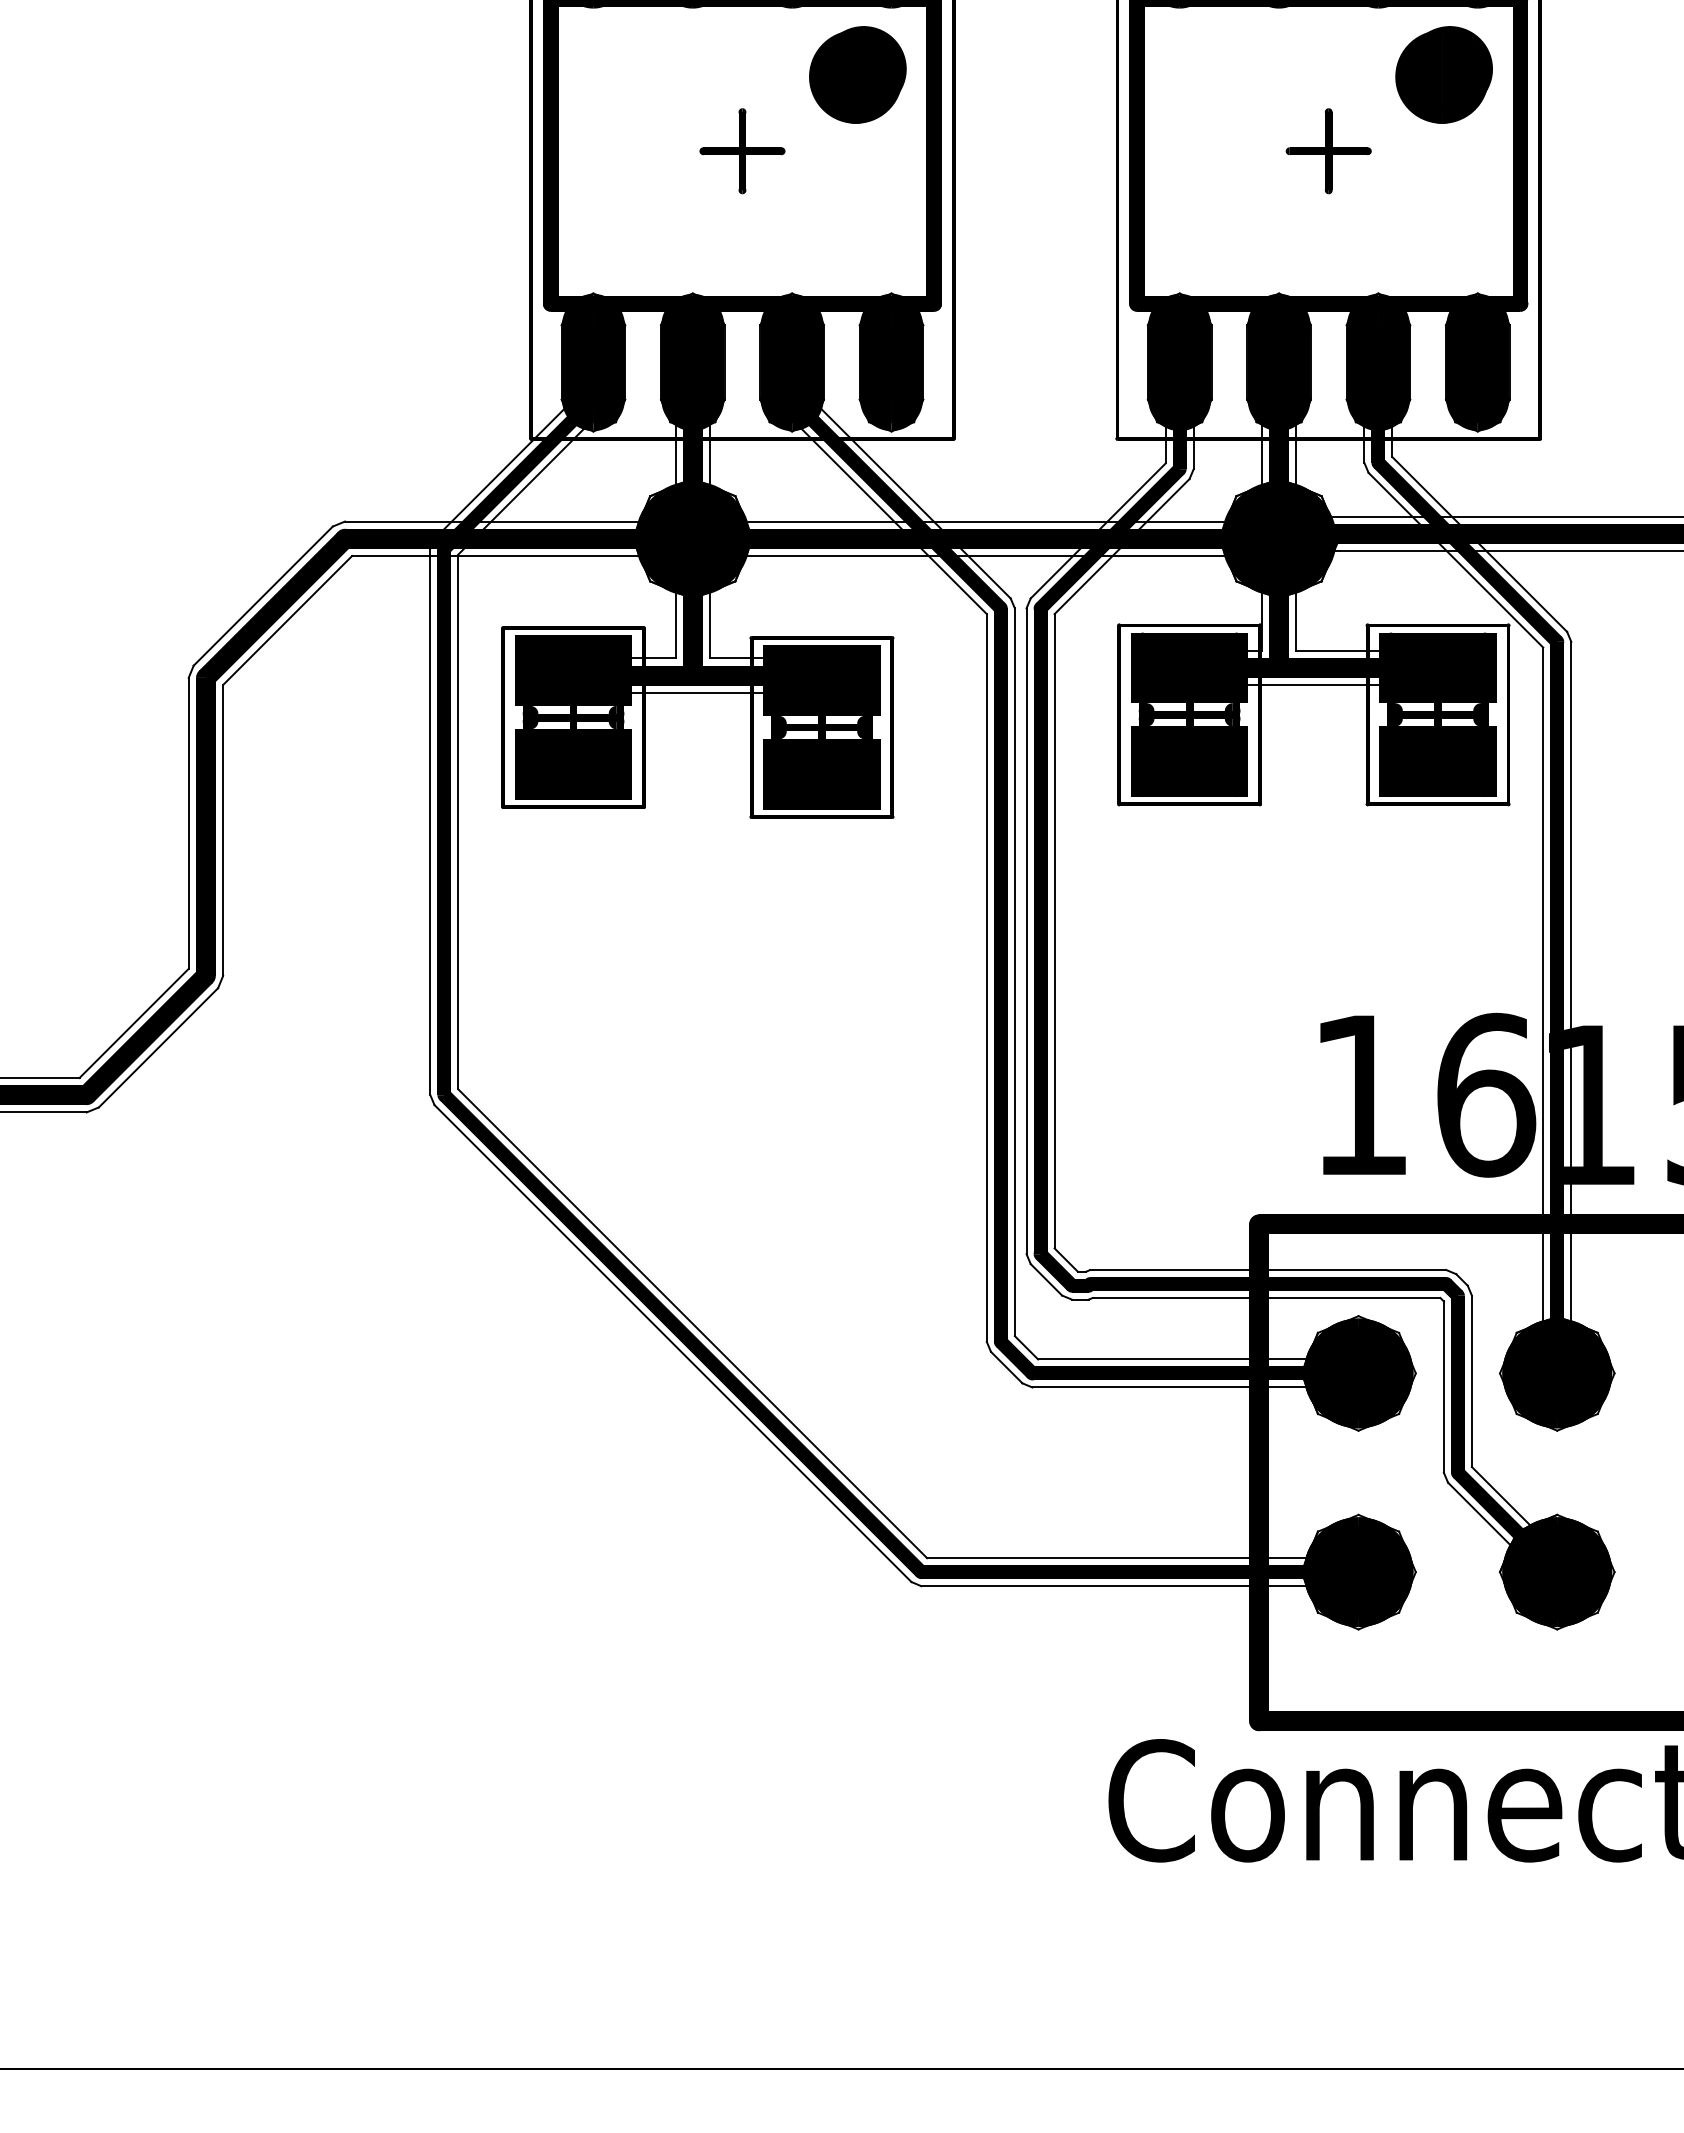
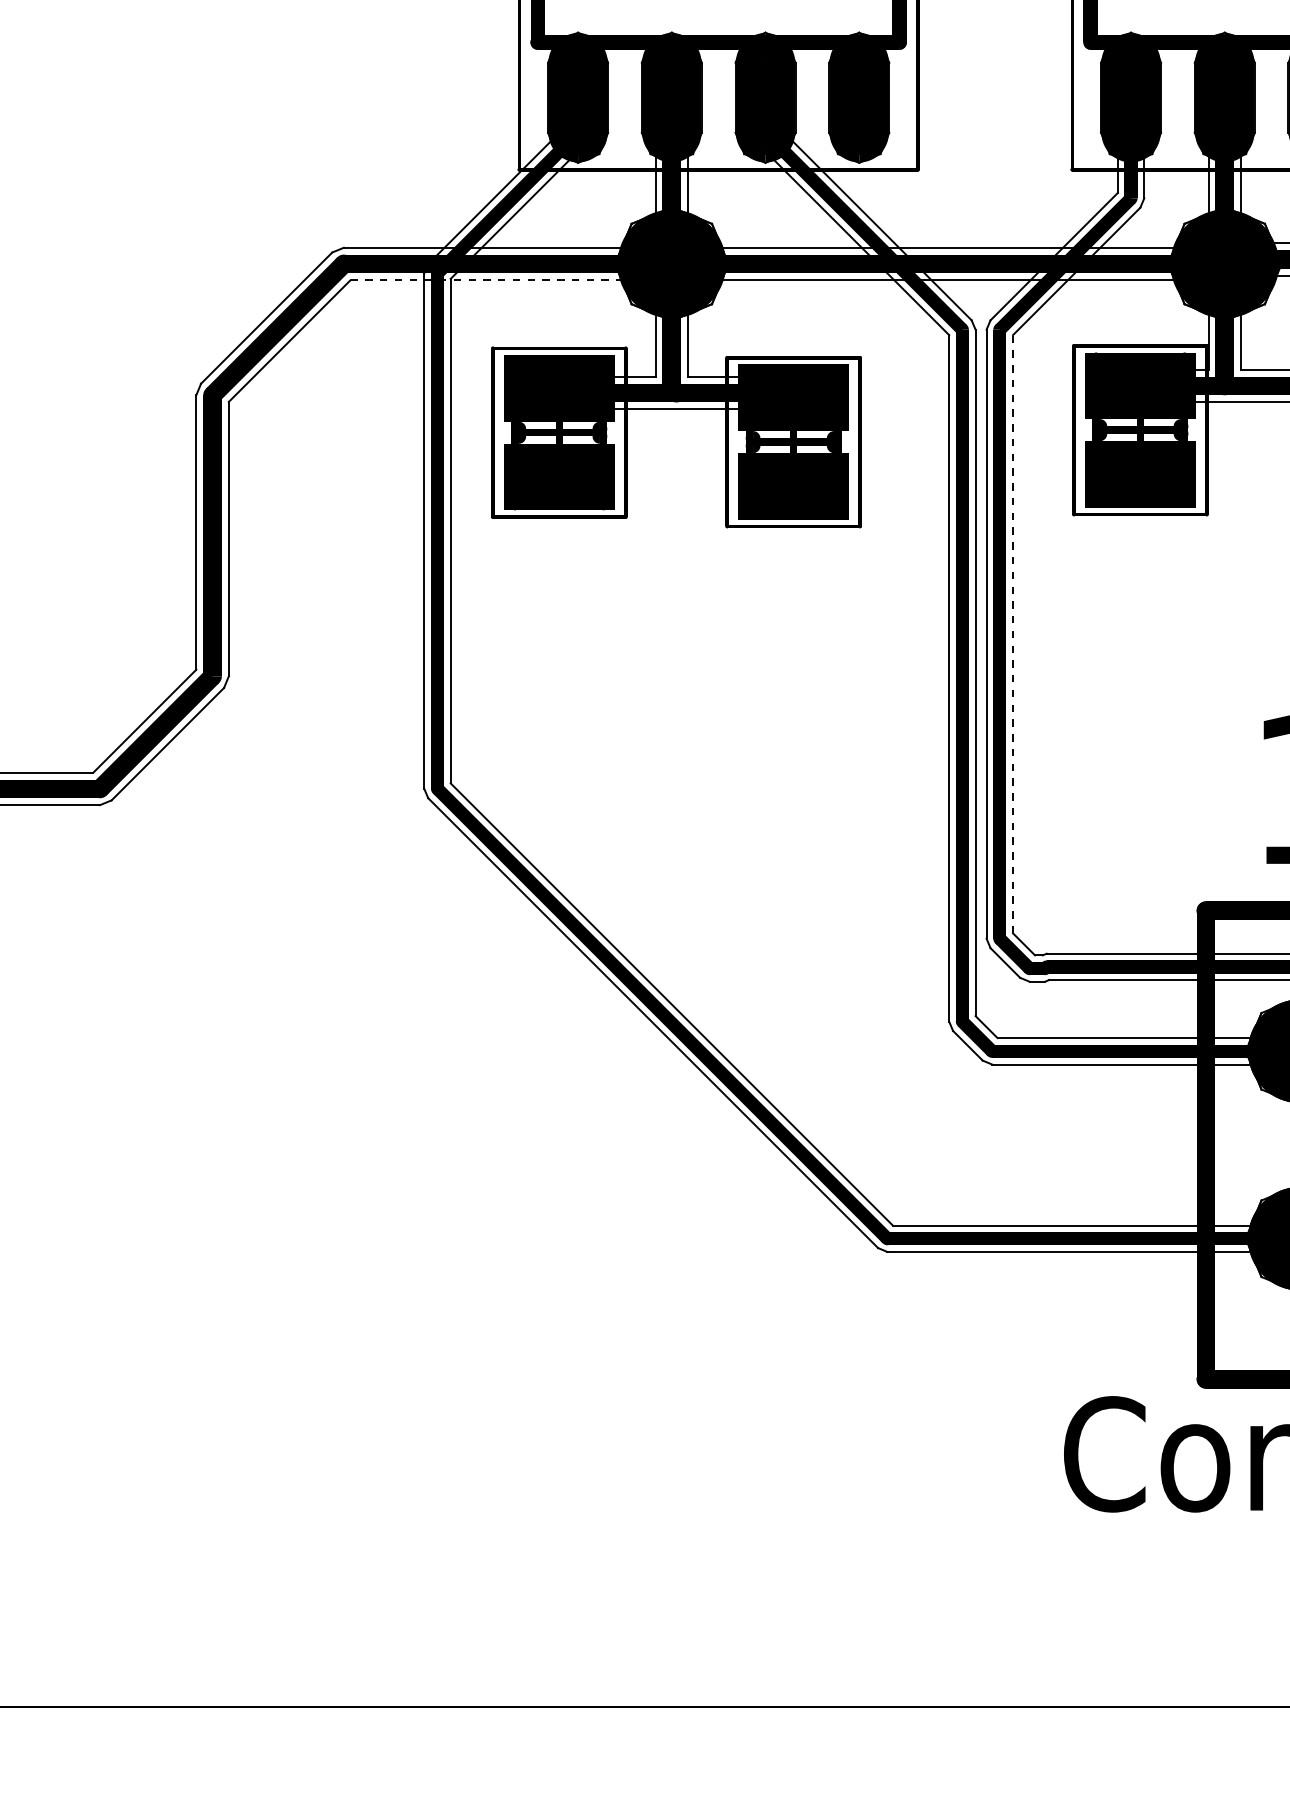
line: (495, 556) -> (485, 280), solid -> dashed
line: (1054, 930) -> (1012, 633), solid -> dashed

